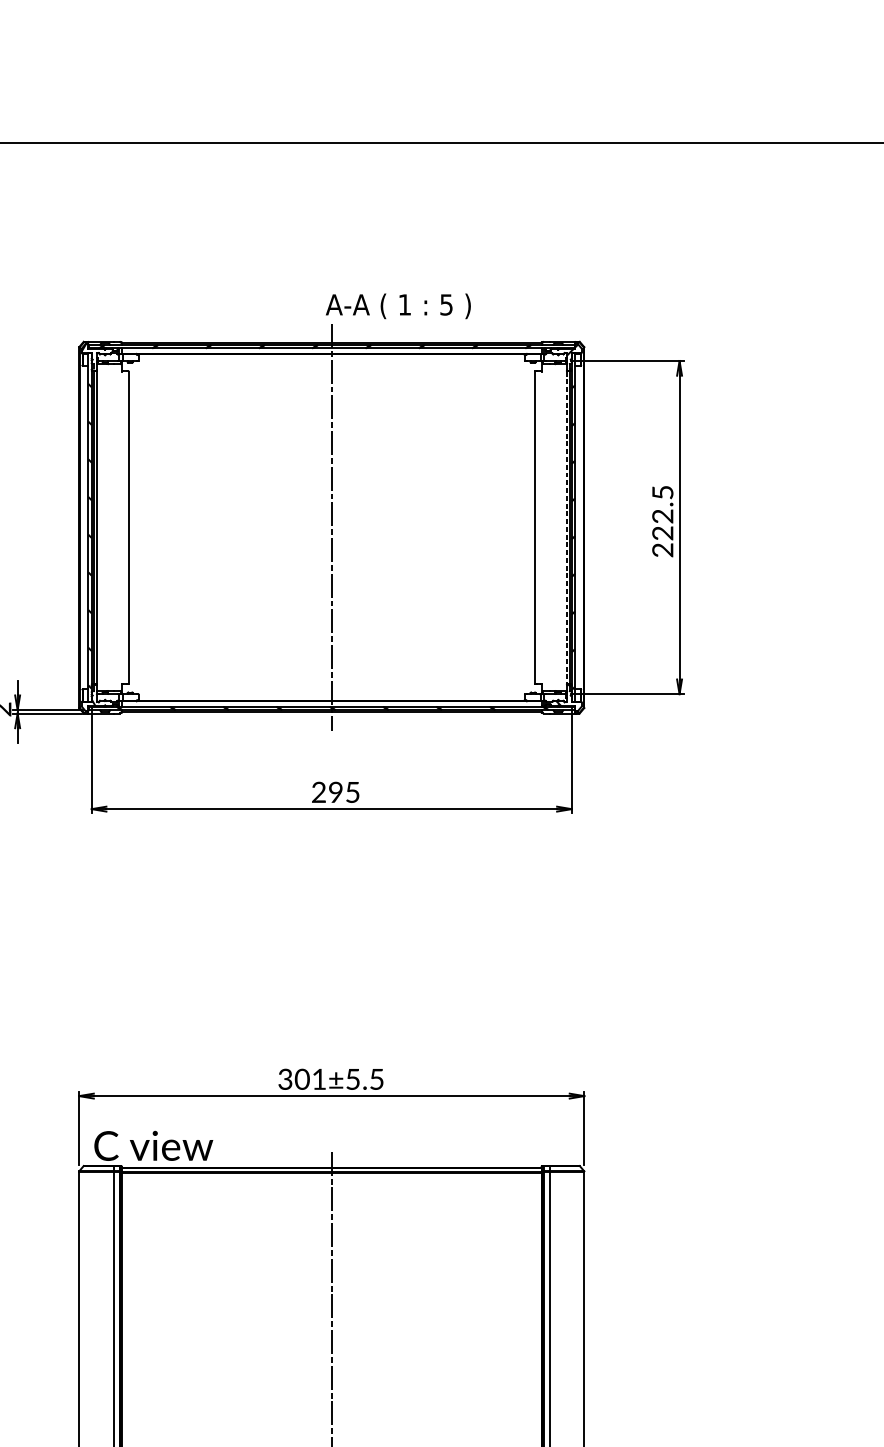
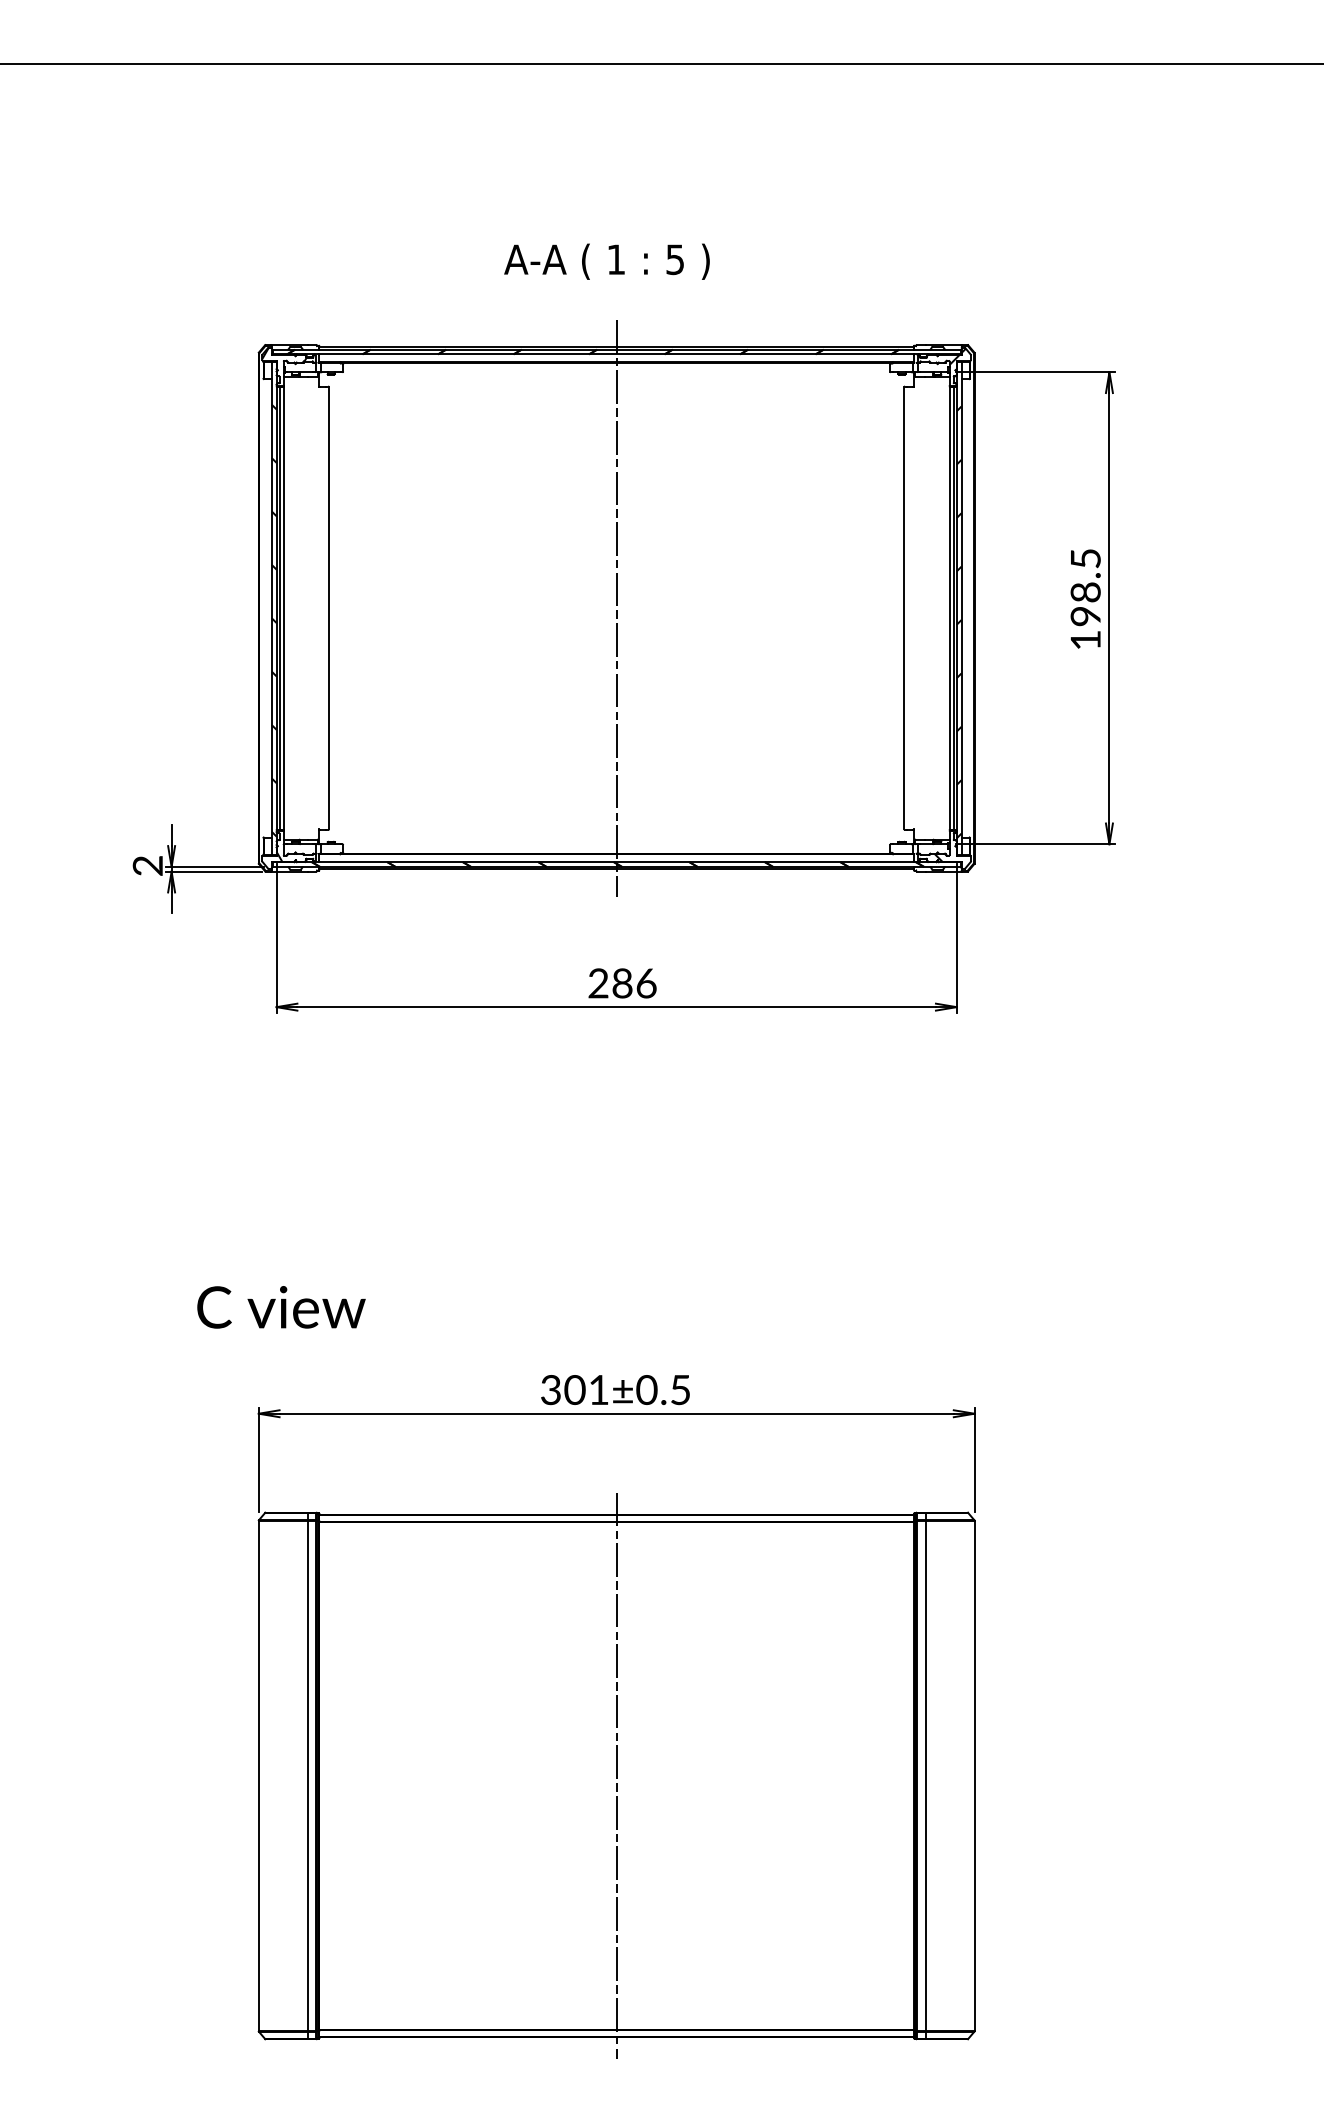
text: (397, 306) -> (606, 261), moved
line: (566, 527) -> (949, 608), dashed -> solid
text: (662, 533) -> (1085, 616), 222.5 -> 198.5
text: (344, 792) -> (634, 983), 295 -> 286
text: (352, 1079) -> (646, 1390), 301±5.5 -> 301±0.5
text: (153, 1146) -> (281, 1307), moved

